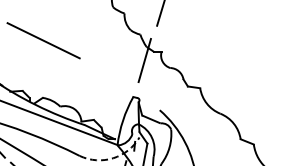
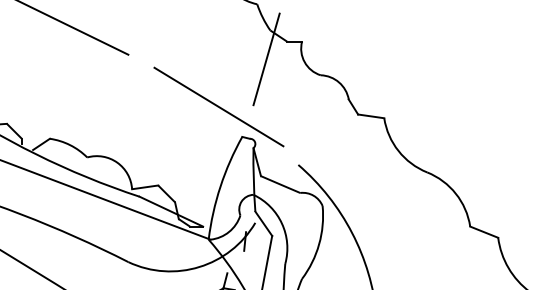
line: (122, 82) -> (219, 106), added
arc: (113, 158) -> (200, 267), dashed -> solid

